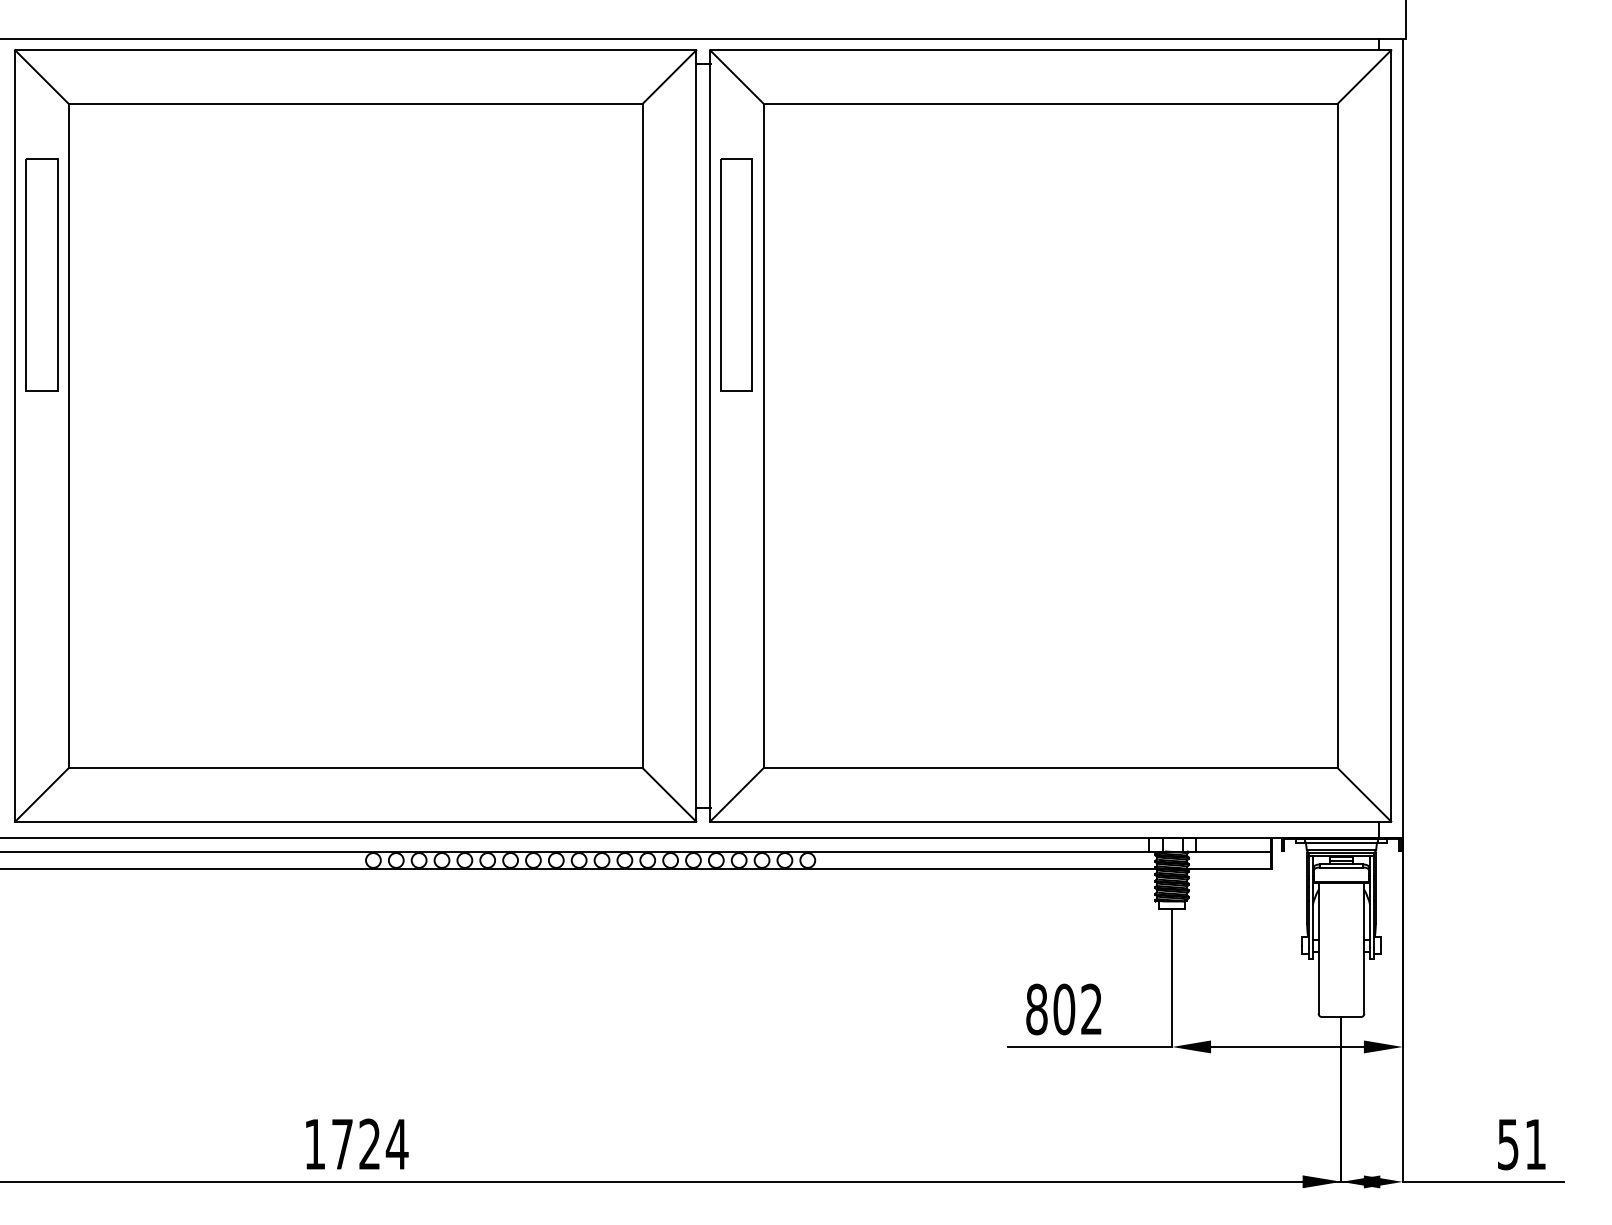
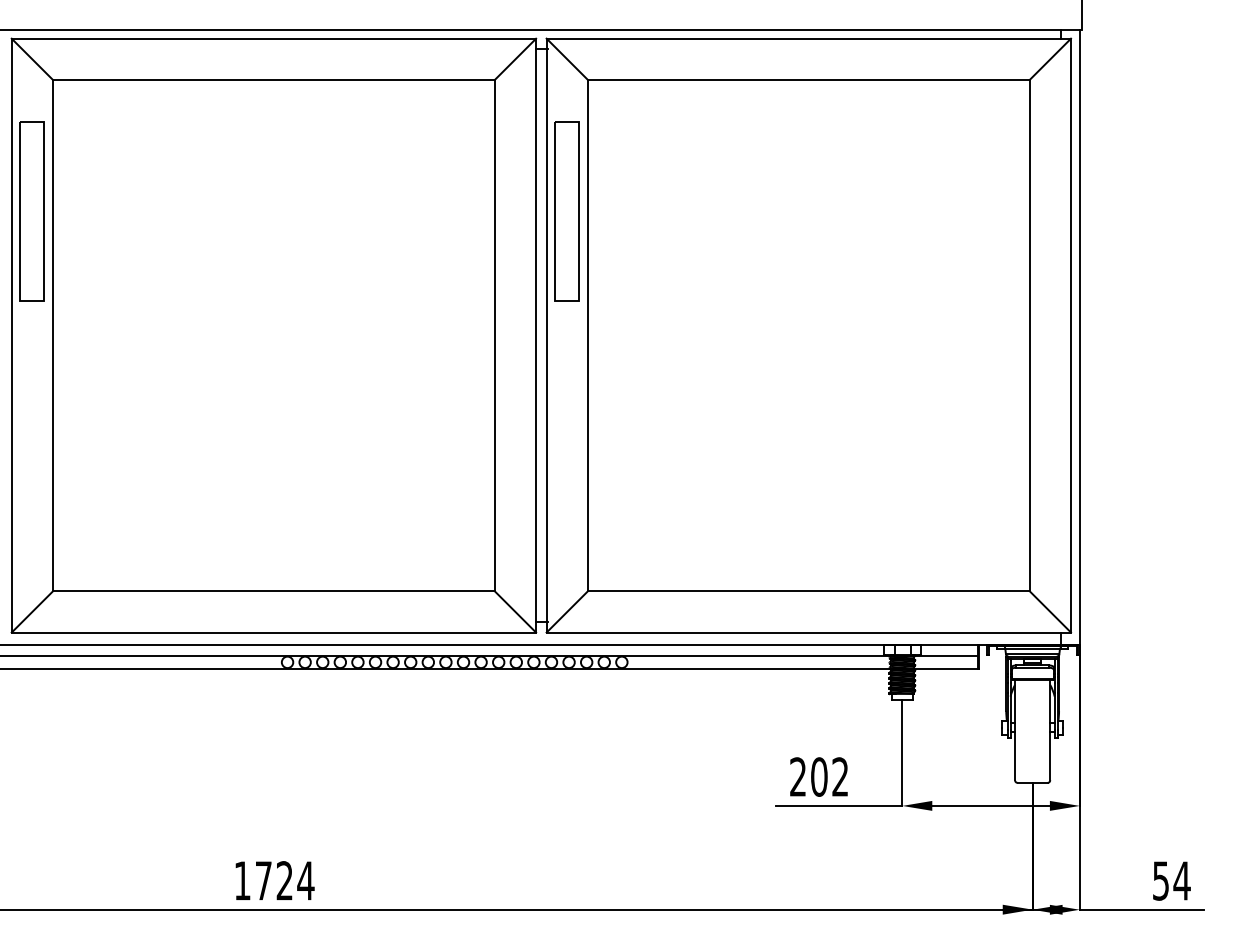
text: (1036, 1009) -> (797, 777), 802 -> 202
text: (1535, 1144) -> (1181, 880), 51 -> 54

